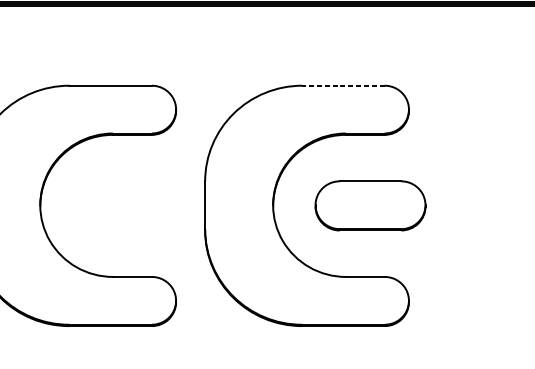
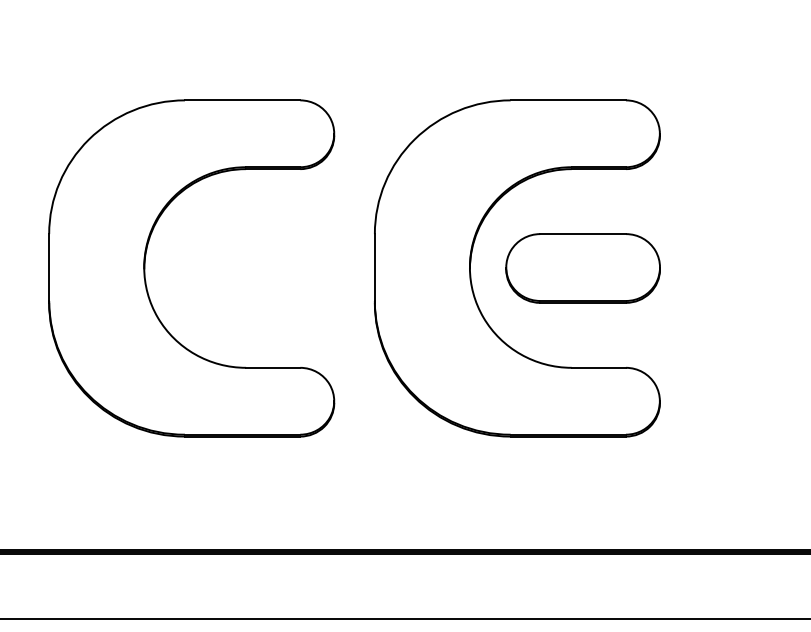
line: (343, 85) -> (568, 100), dashed -> solid
part: (370, 205) -> (582, 268), moved

